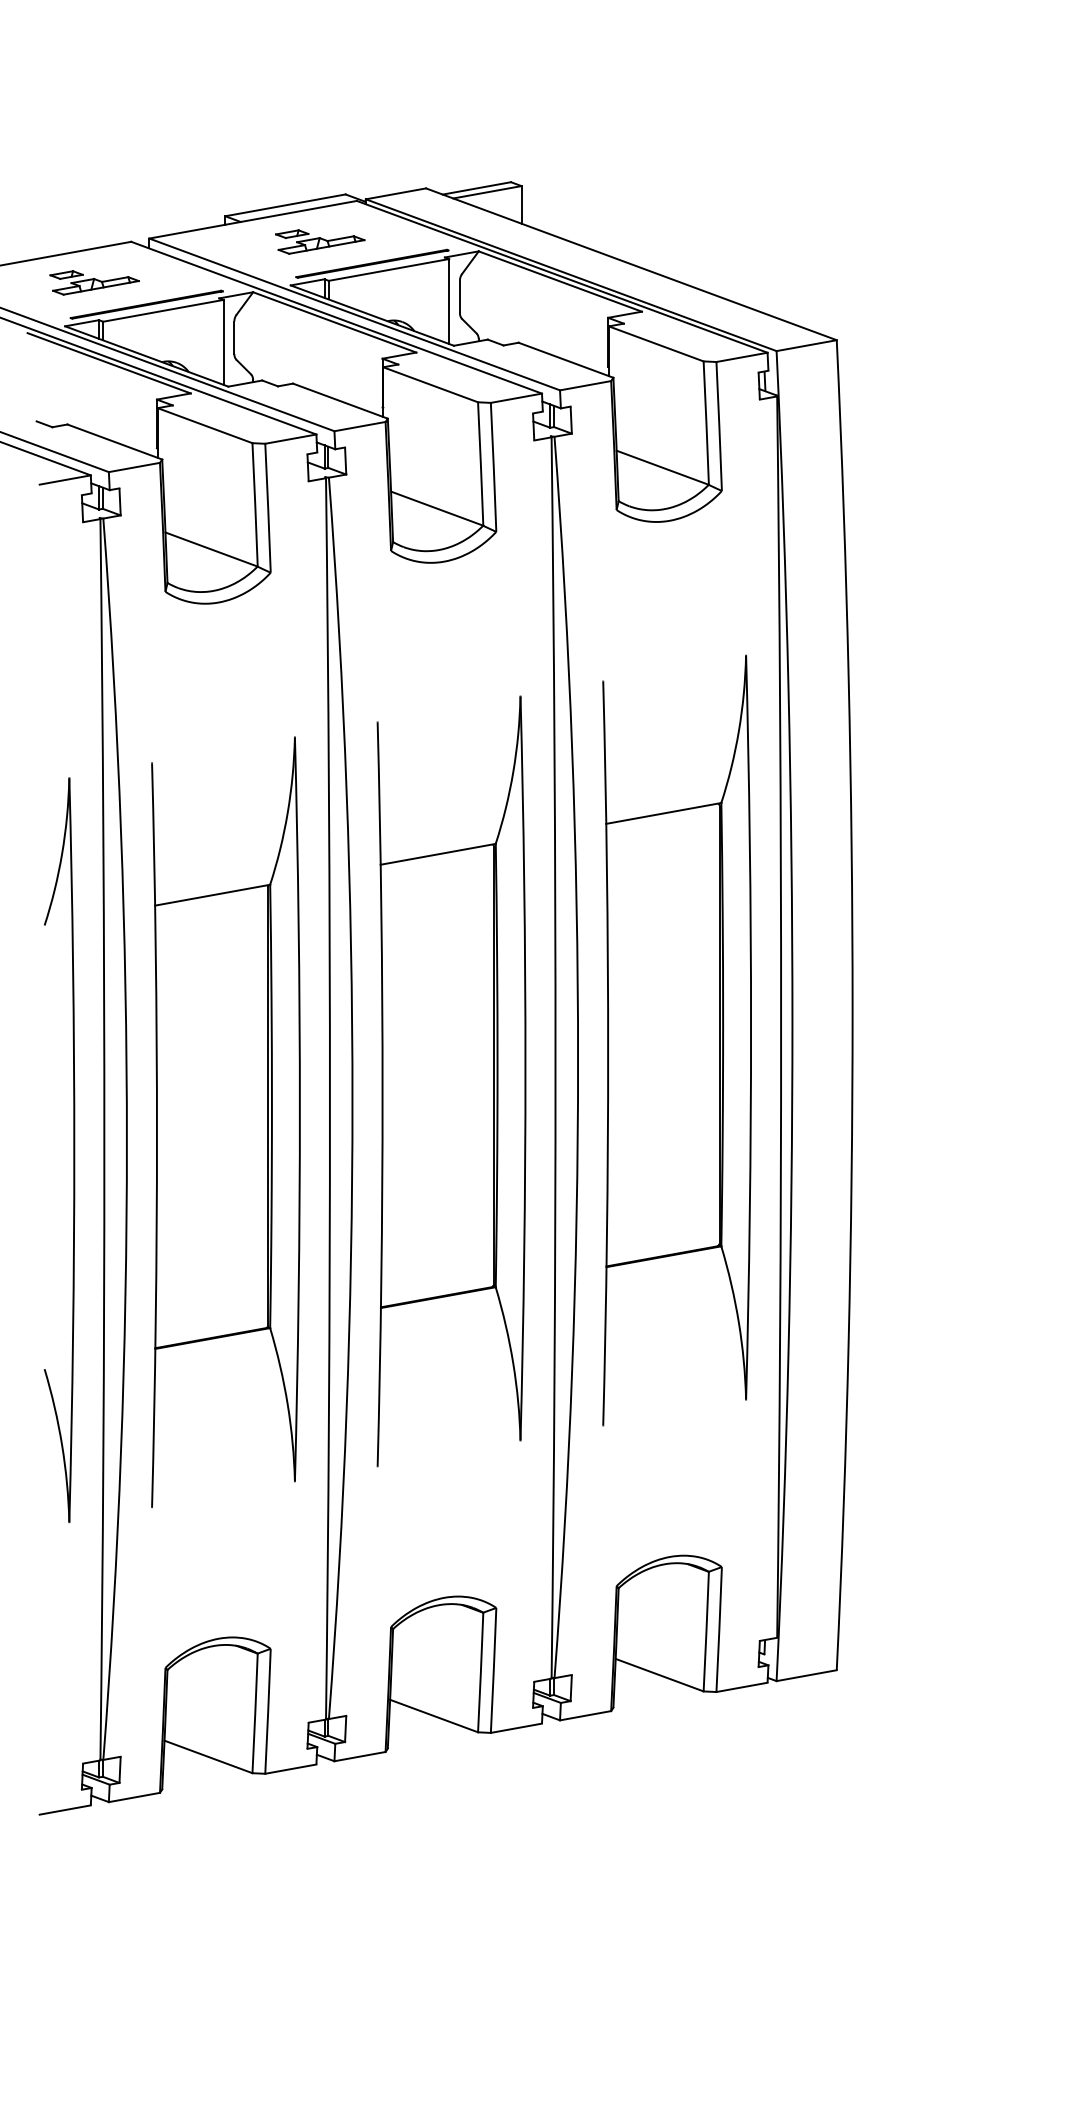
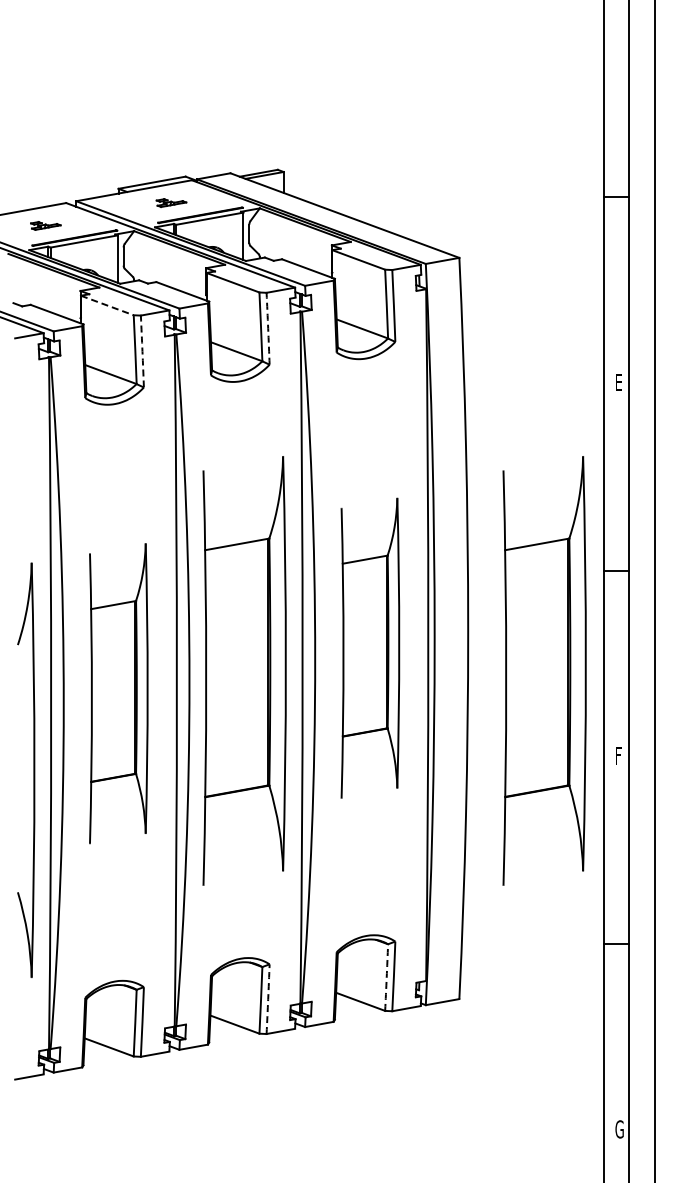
part: (320, 240) -> (171, 202), size x0.6
part: (94, 282) -> (45, 225), size x0.6
line: (205, 425) -> (107, 305), solid -> dashed
arc: (494, 466) -> (268, 328), solid -> dashed
arc: (268, 508) -> (142, 351), solid -> dashed
part: (677, 1041) -> (370, 648), size x0.7
part: (989, 1080) -> (544, 670), added
part: (225, 1121) -> (118, 693), size x0.7
part: (72, 1148) -> (33, 769), moved
arc: (706, 1631) -> (386, 977), solid -> dashed
arc: (494, 1670) -> (268, 999), solid -> dashed

